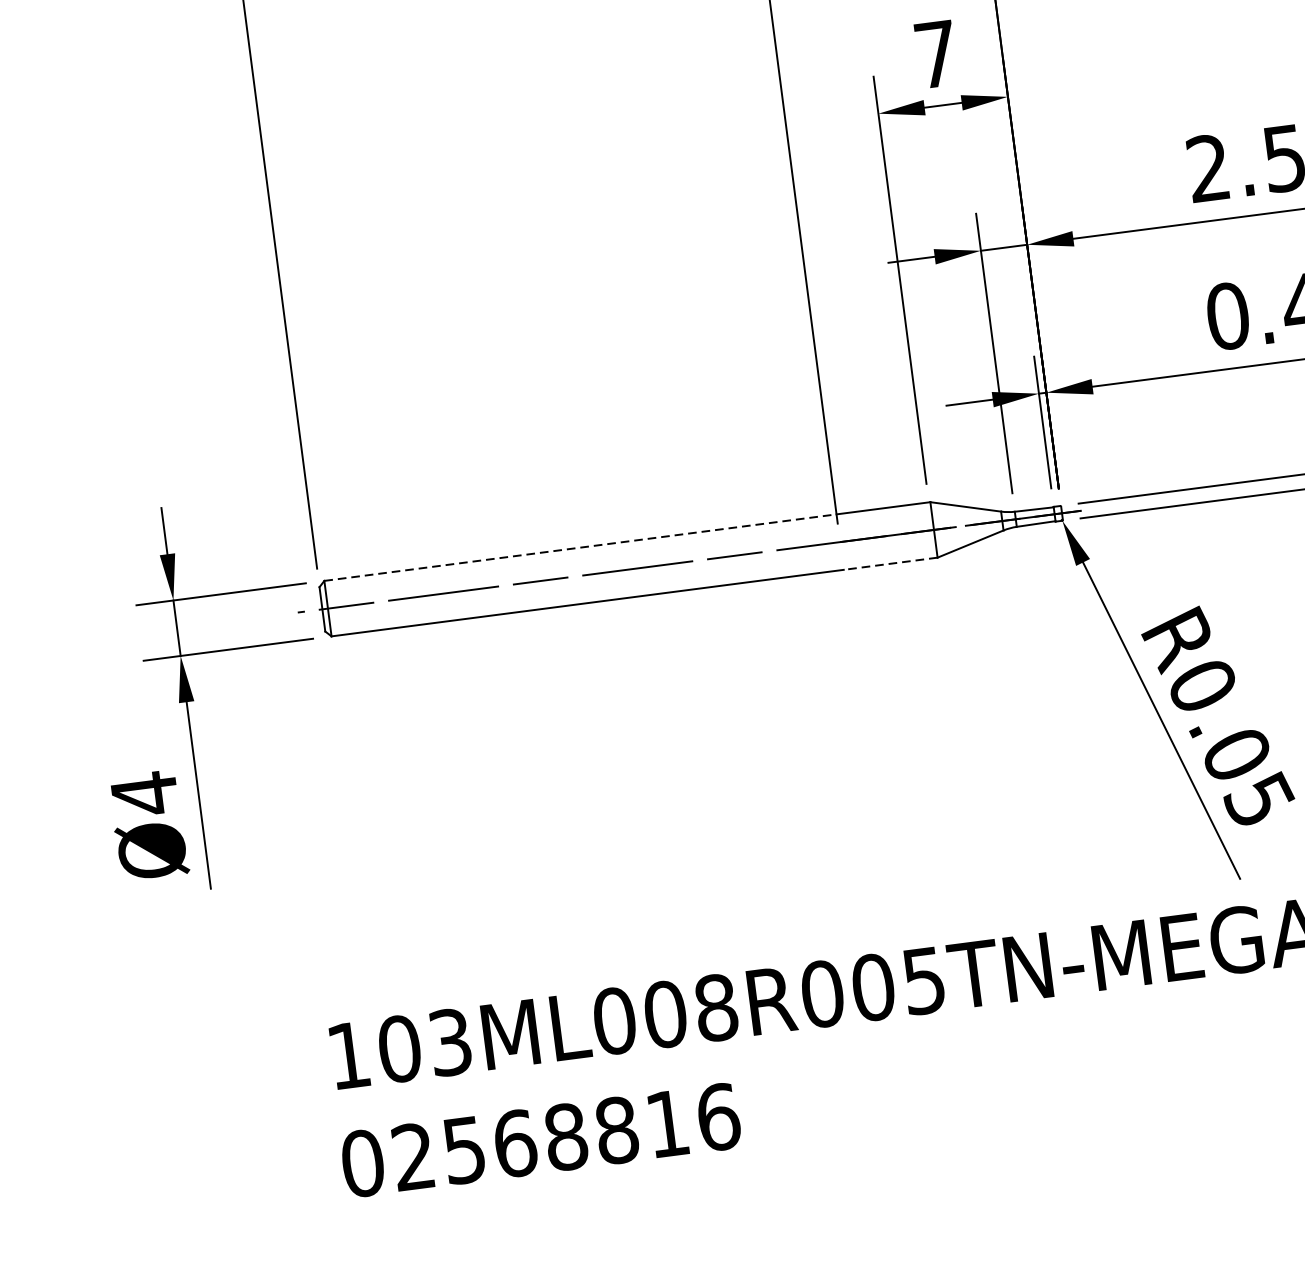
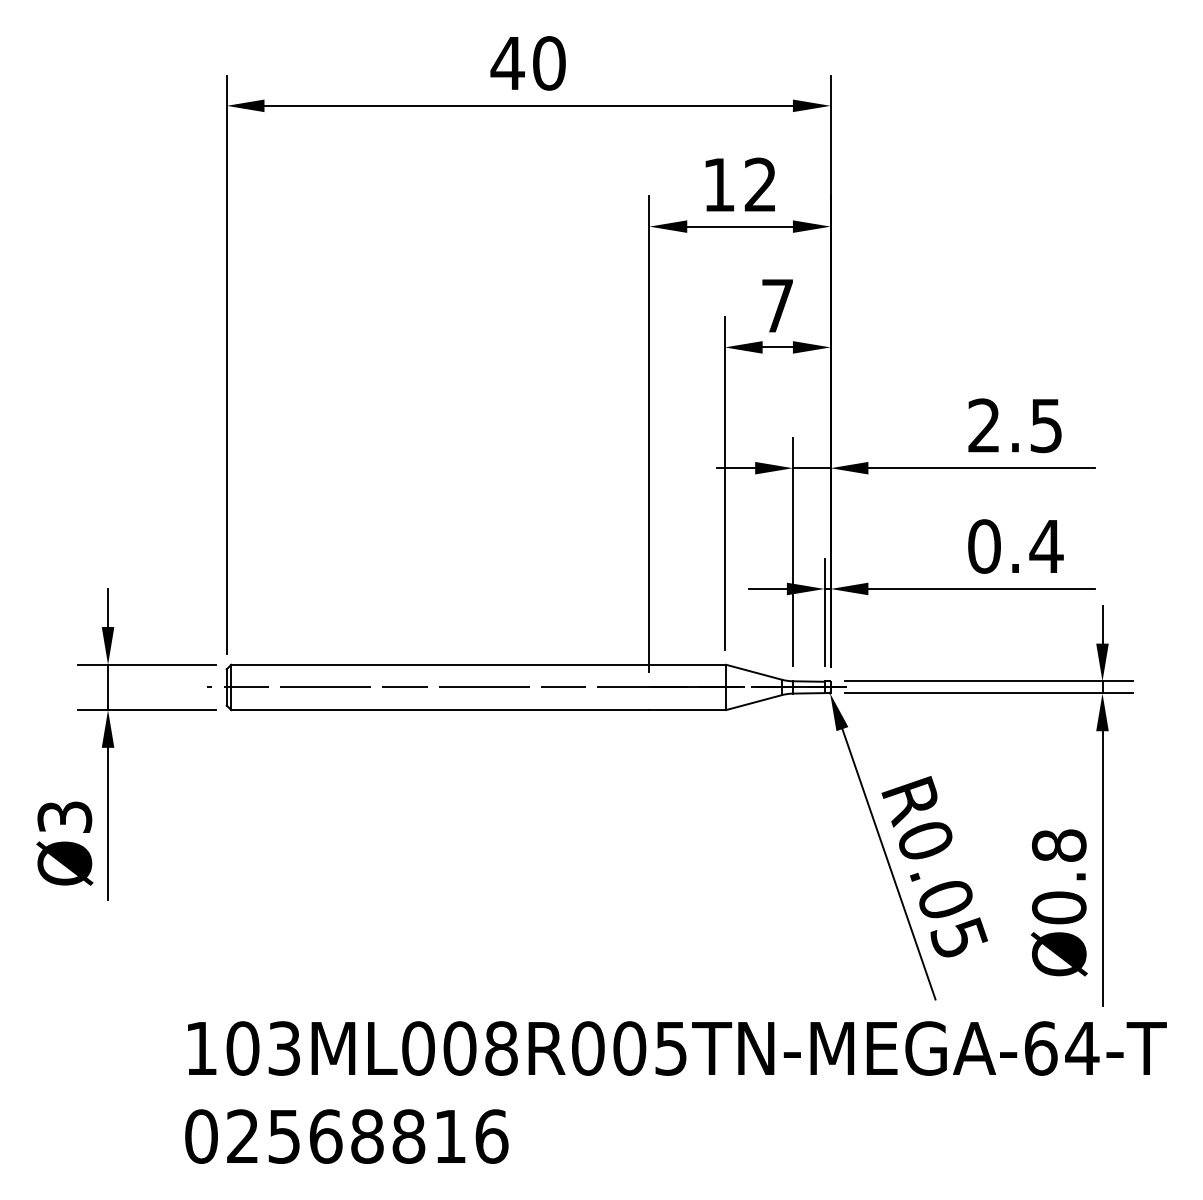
line: (580, 547) -> (440, 664), dashed -> solid
line: (890, 564) -> (687, 710), dashed -> solid
text: (144, 794) -> (64, 817), Ø4 -> Ø3

